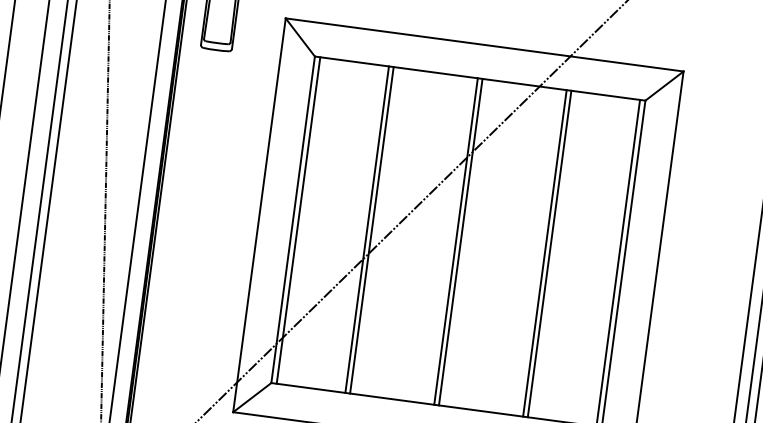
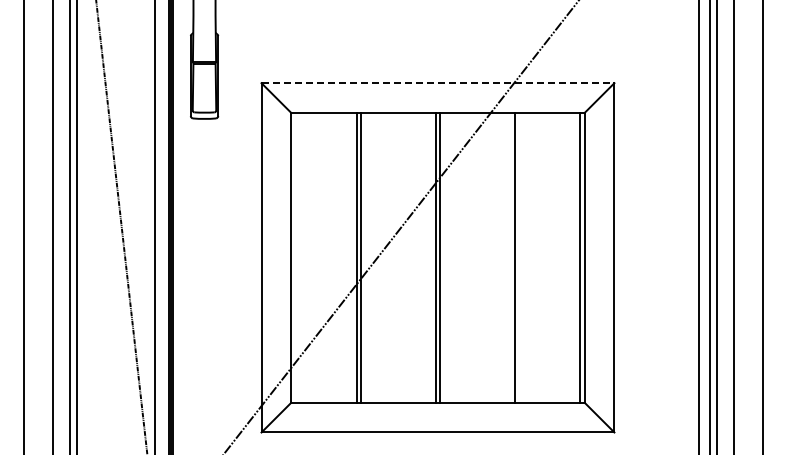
line: (485, 45) -> (438, 83), solid -> dashed
line: (298, 220) -> (296, 257), removed
line: (549, 253) -> (518, 257), removed

